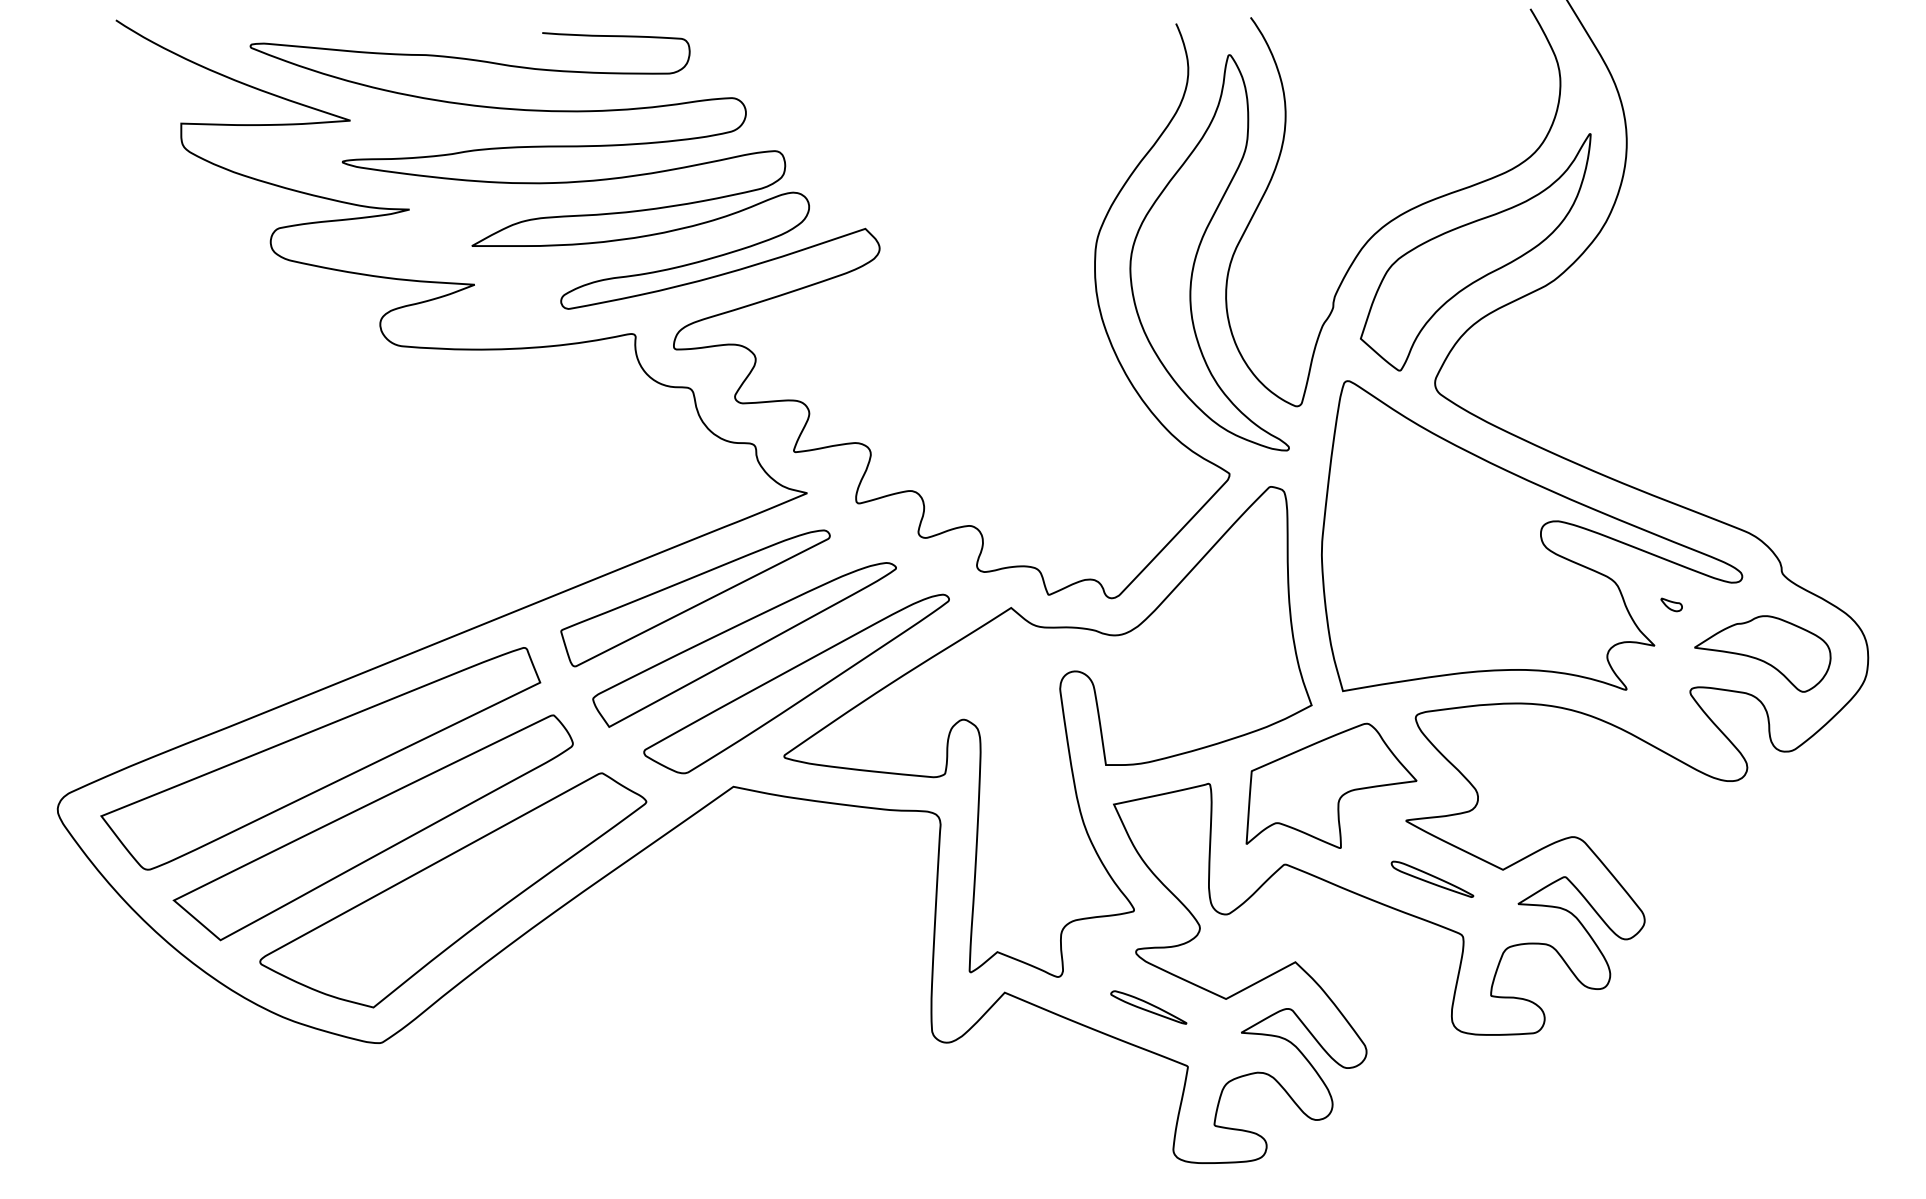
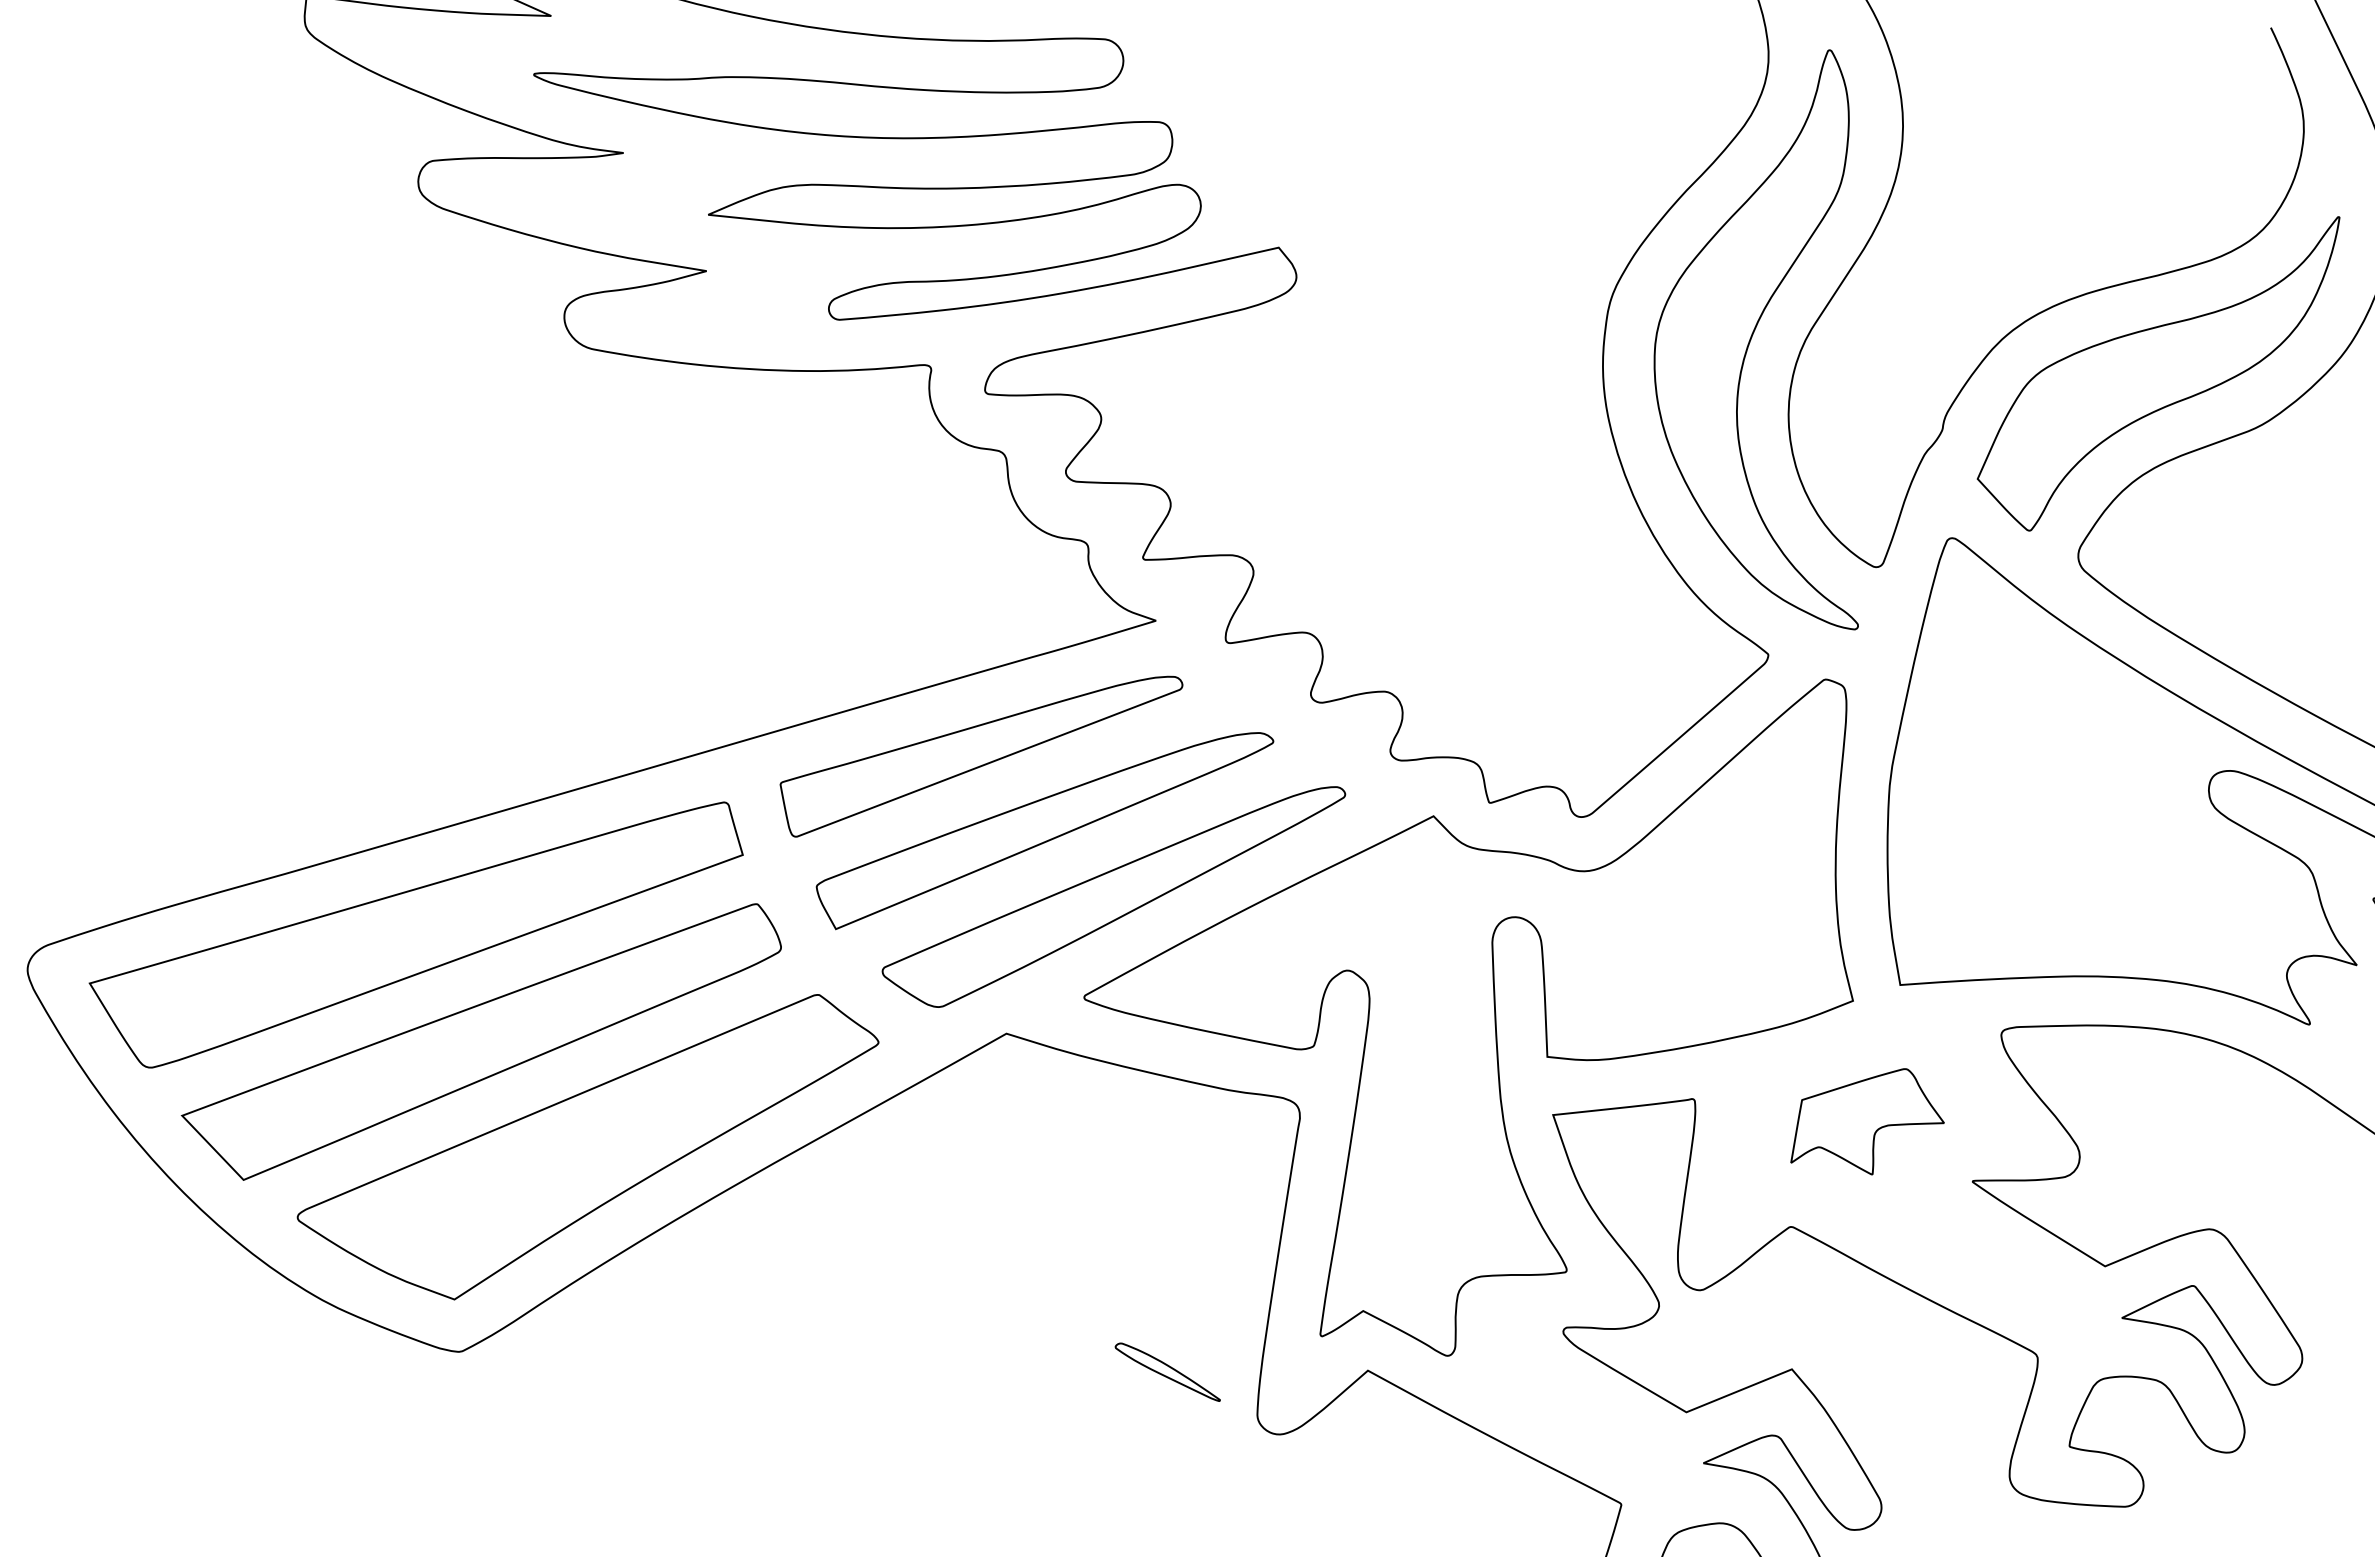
part: (1331, 785) -> (1869, 1119), size x0.6
part: (1432, 878) -> (2002, 1268), removed
part: (1148, 1007) -> (1167, 1371), moved

